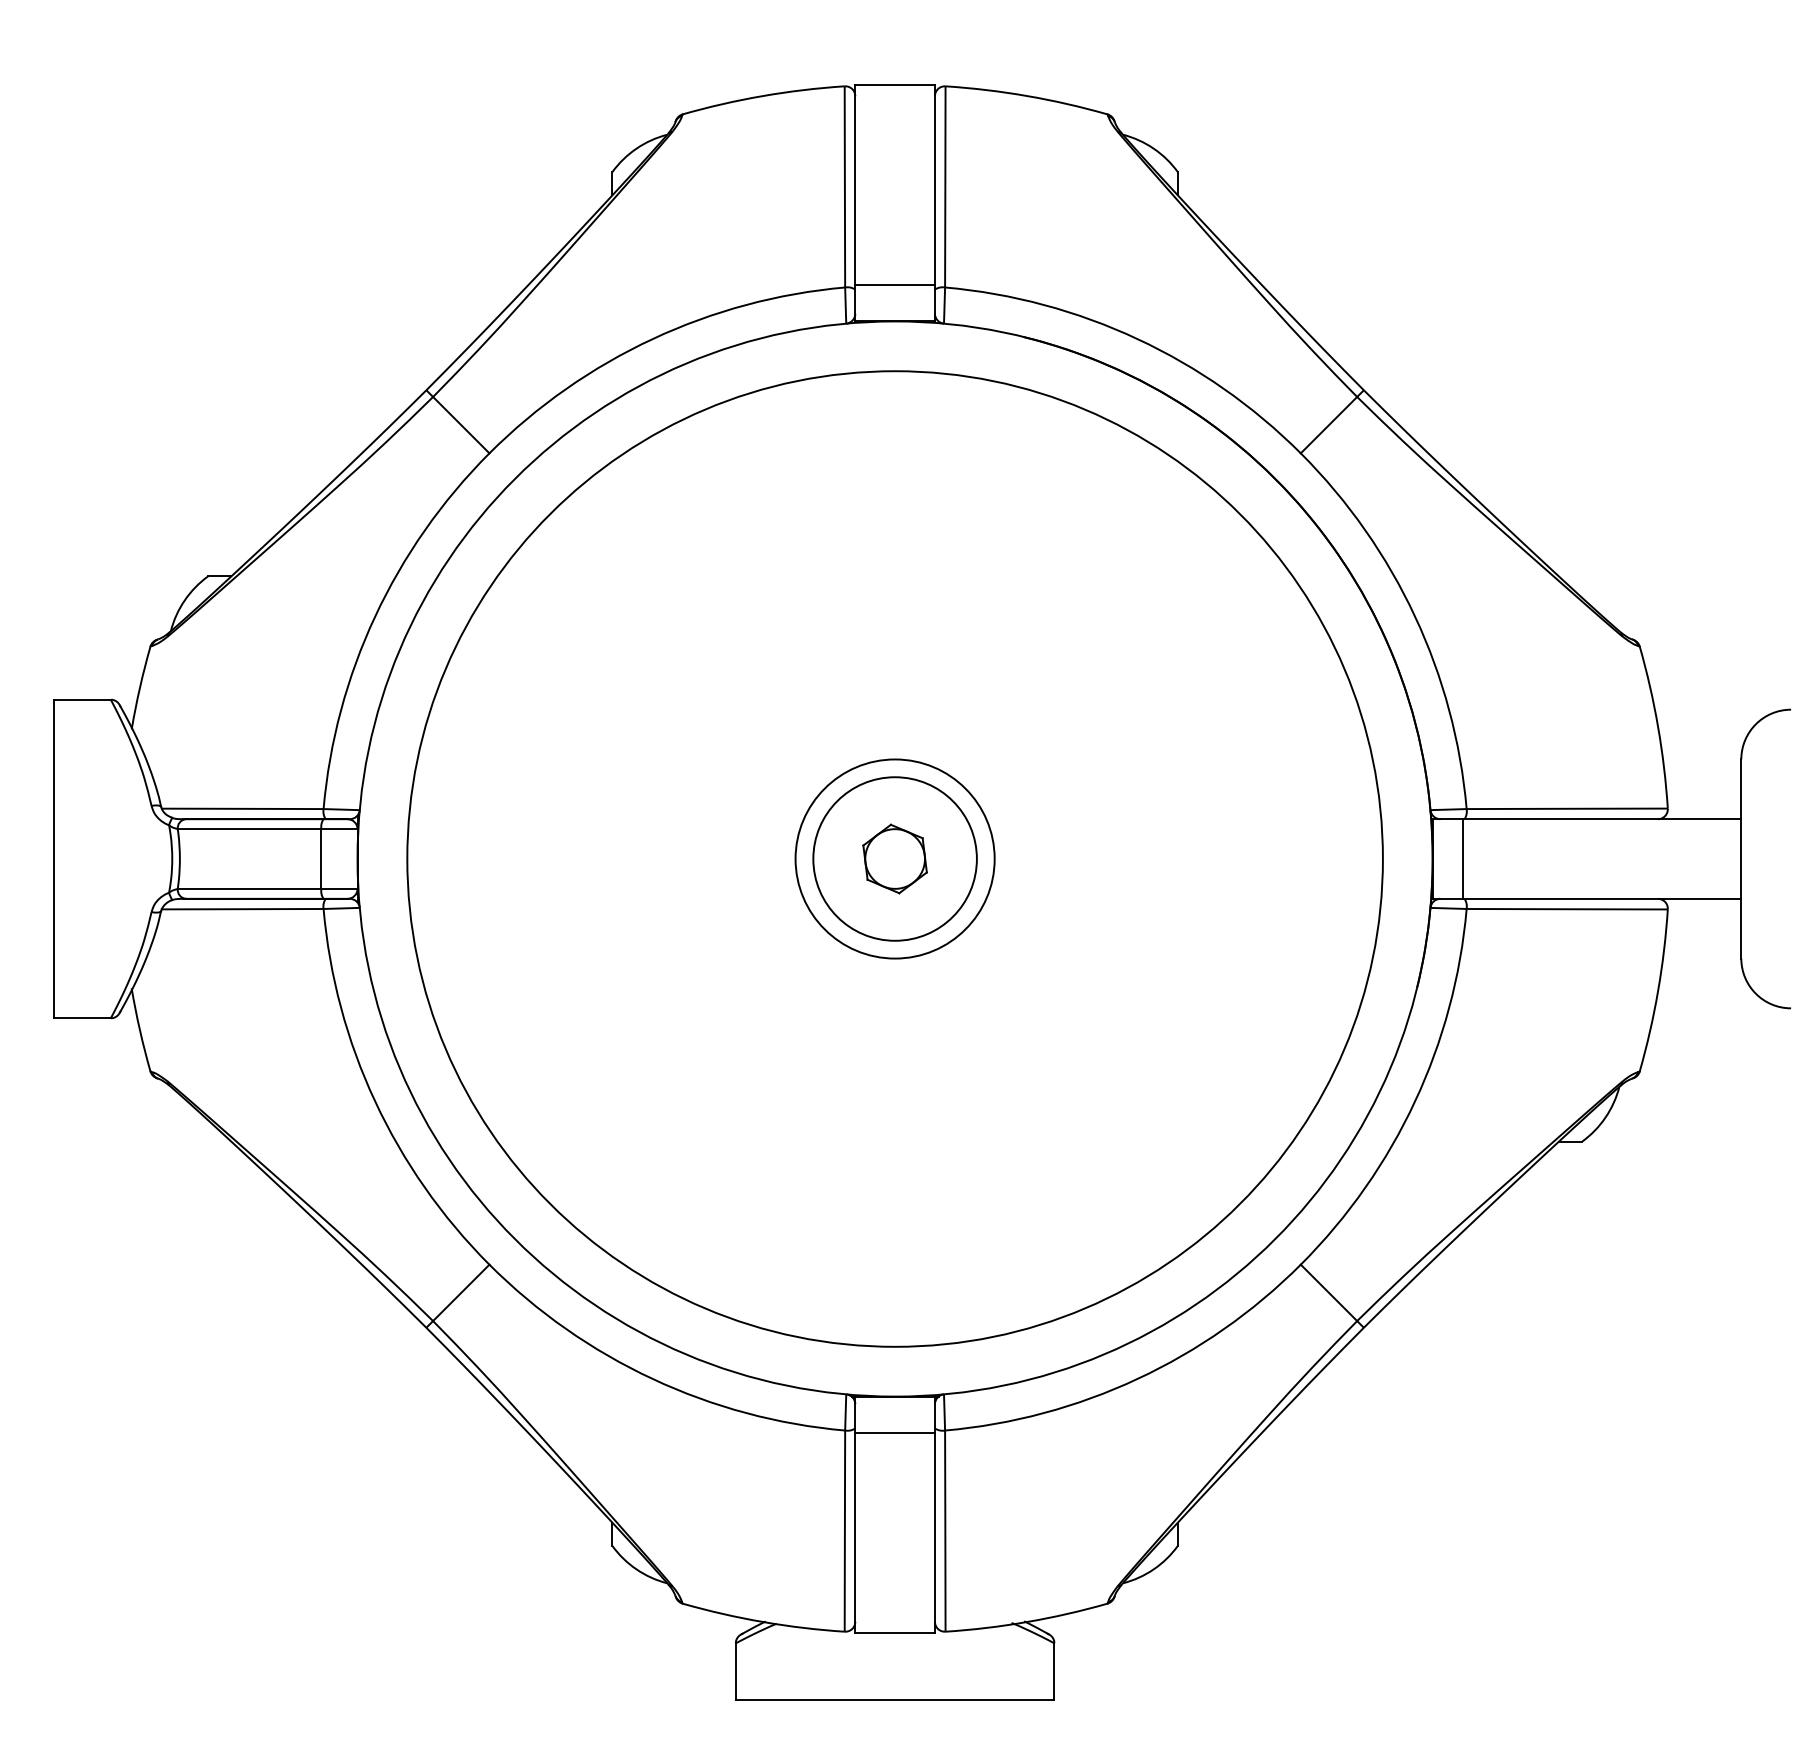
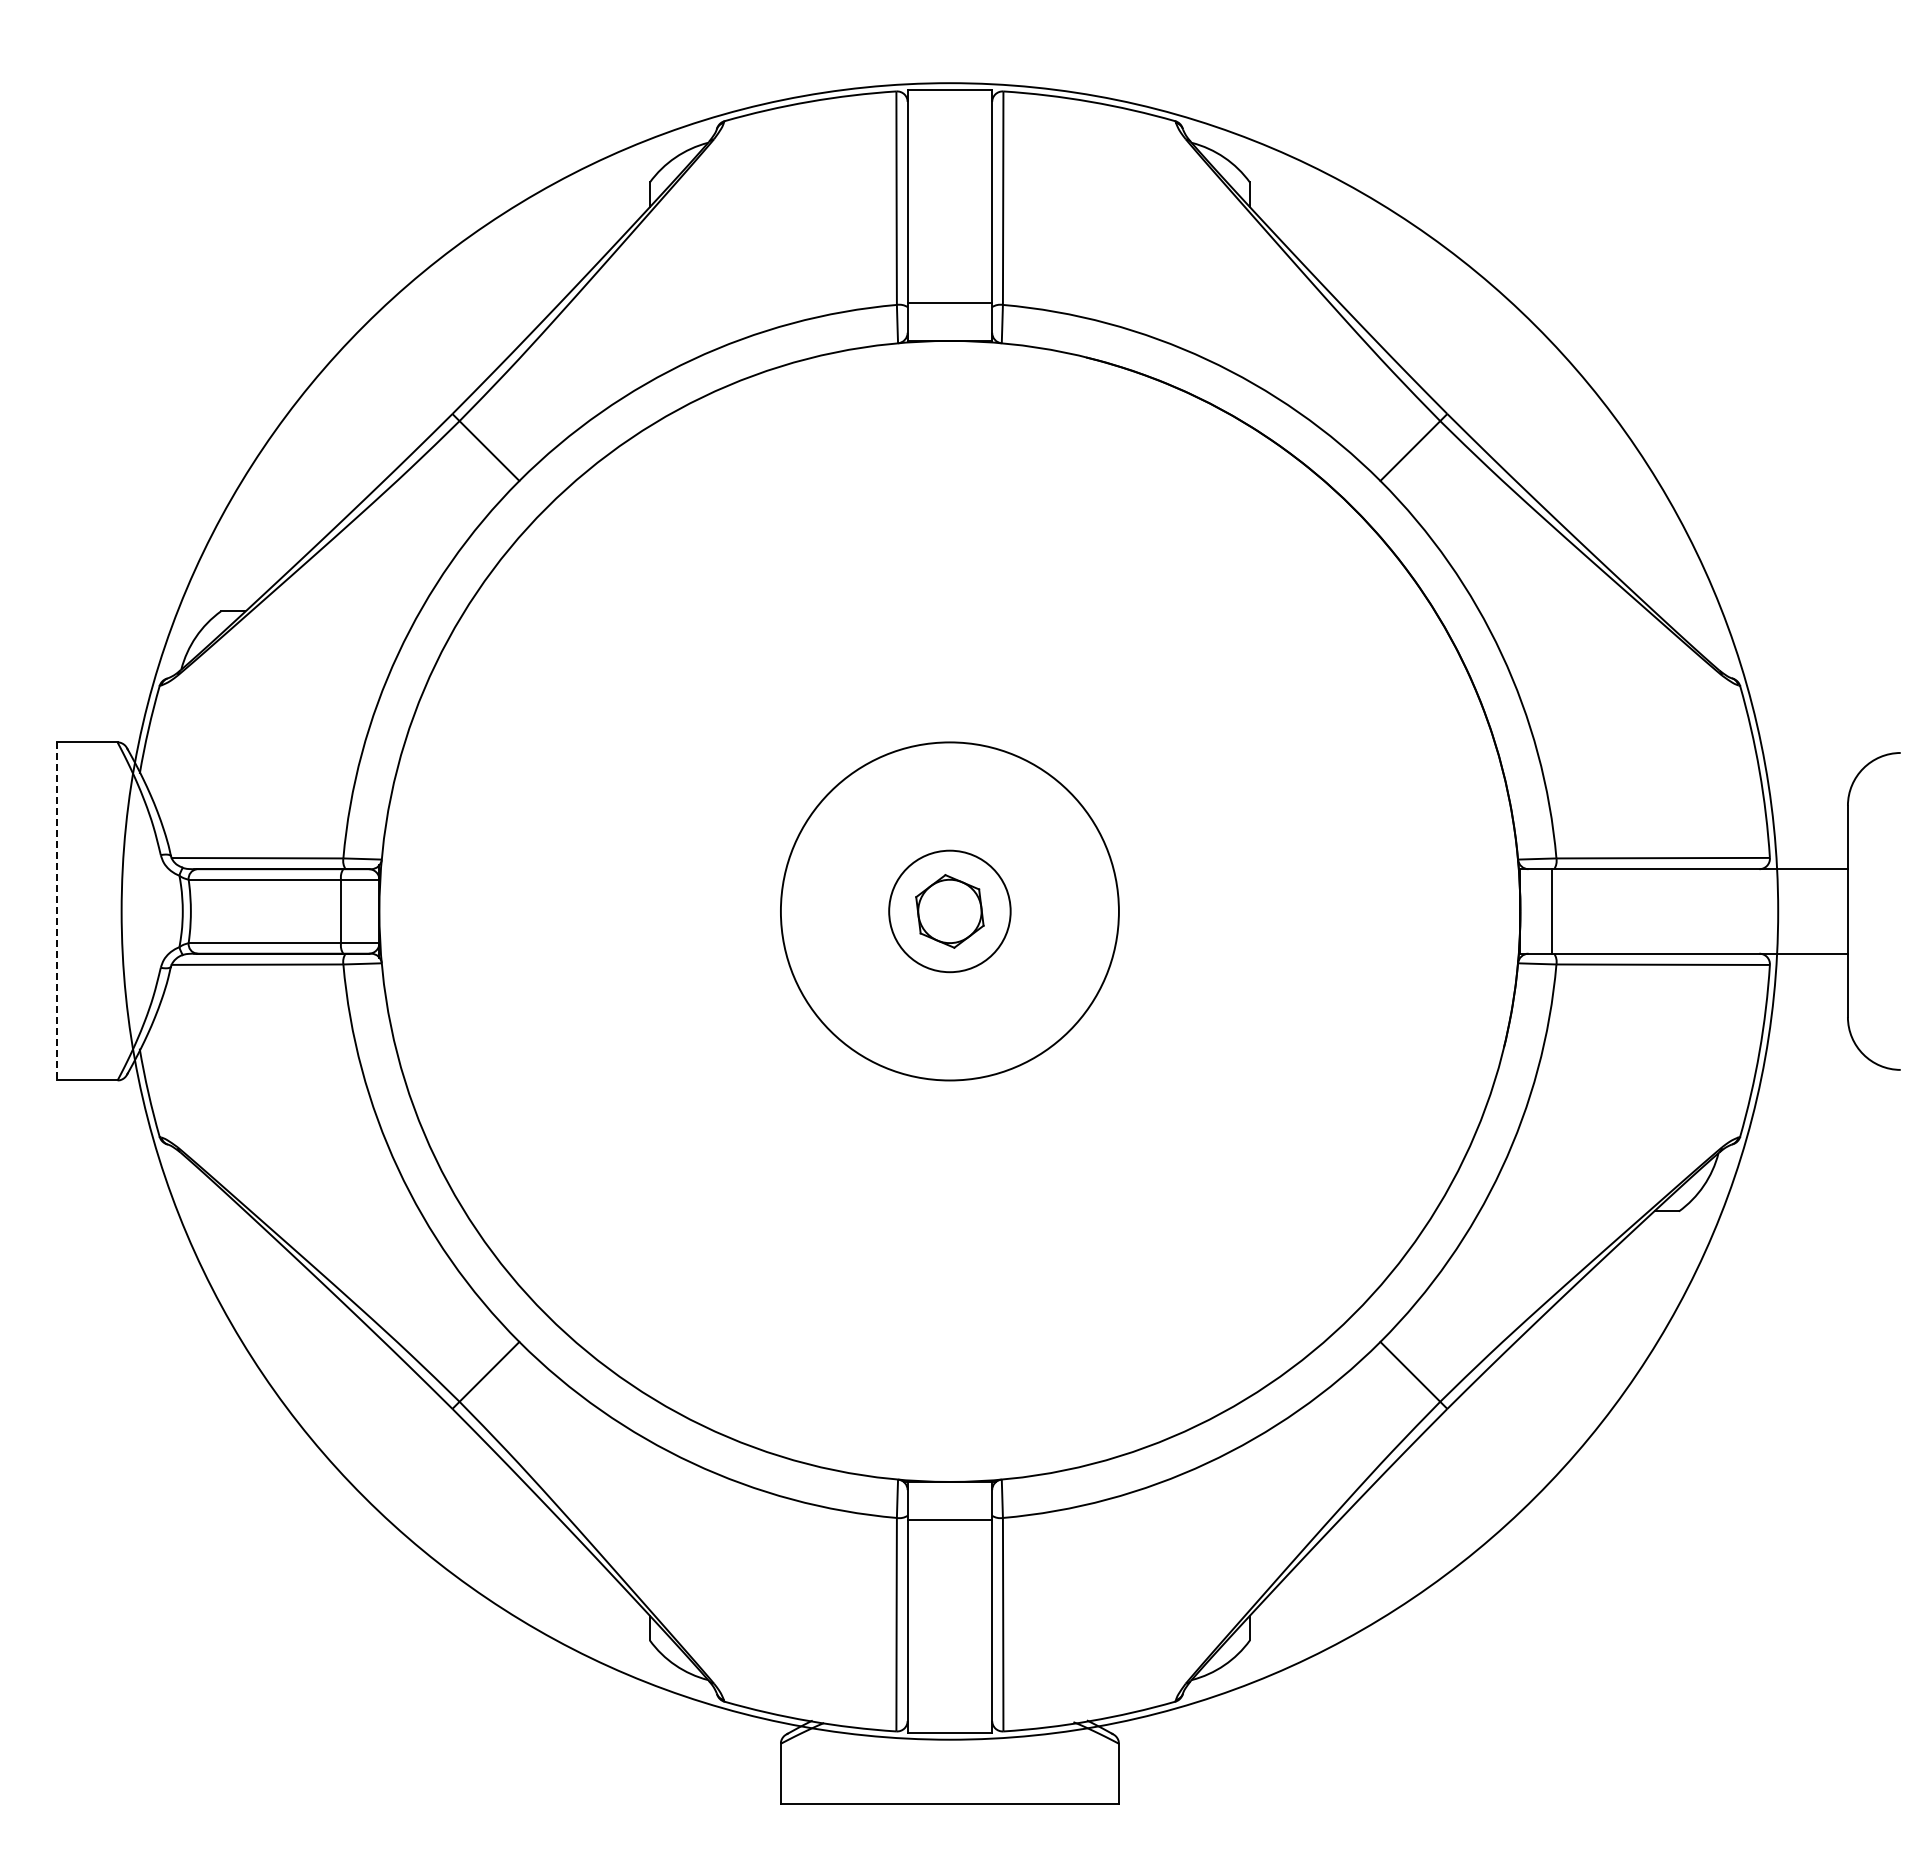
line: (54, 859) -> (57, 911), solid -> dashed
circle: (894, 859) -> (949, 911), size x0.7
circle: (894, 859) -> (949, 911), size x1.6
circle: (894, 859) -> (949, 911), size x1.6

